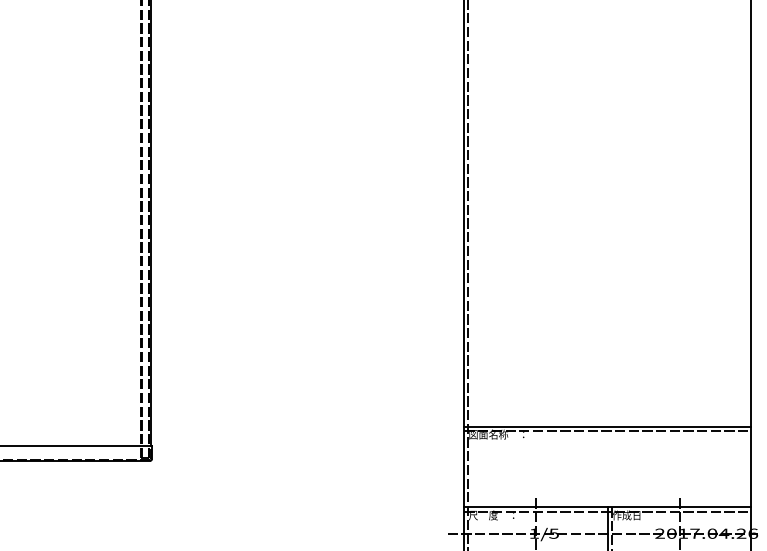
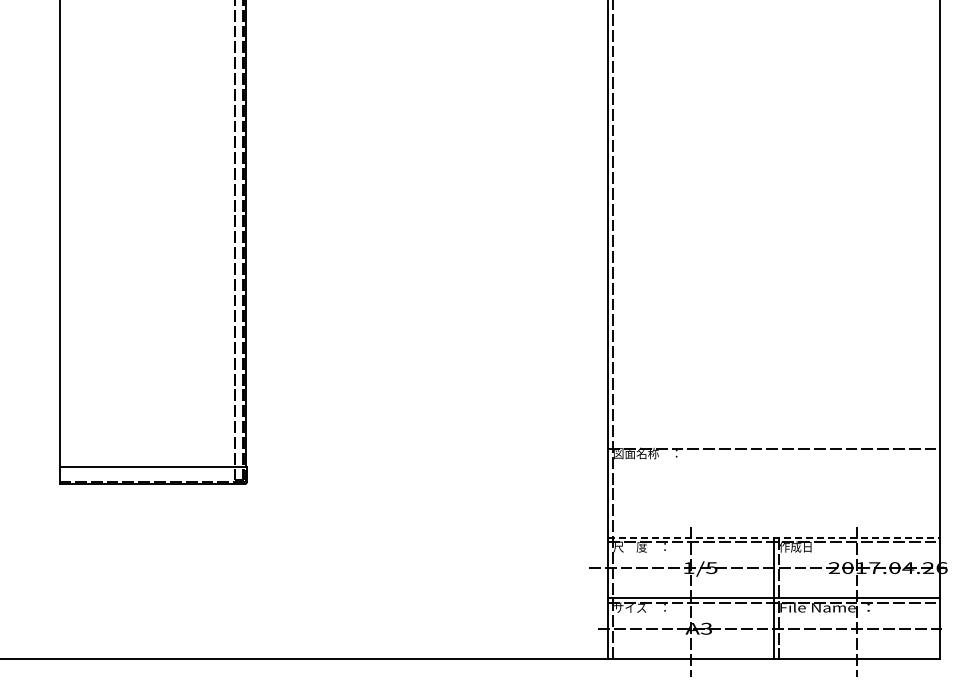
line: (607, 426) -> (773, 444), removed
line: (608, 507) -> (774, 537), solid -> dashed

